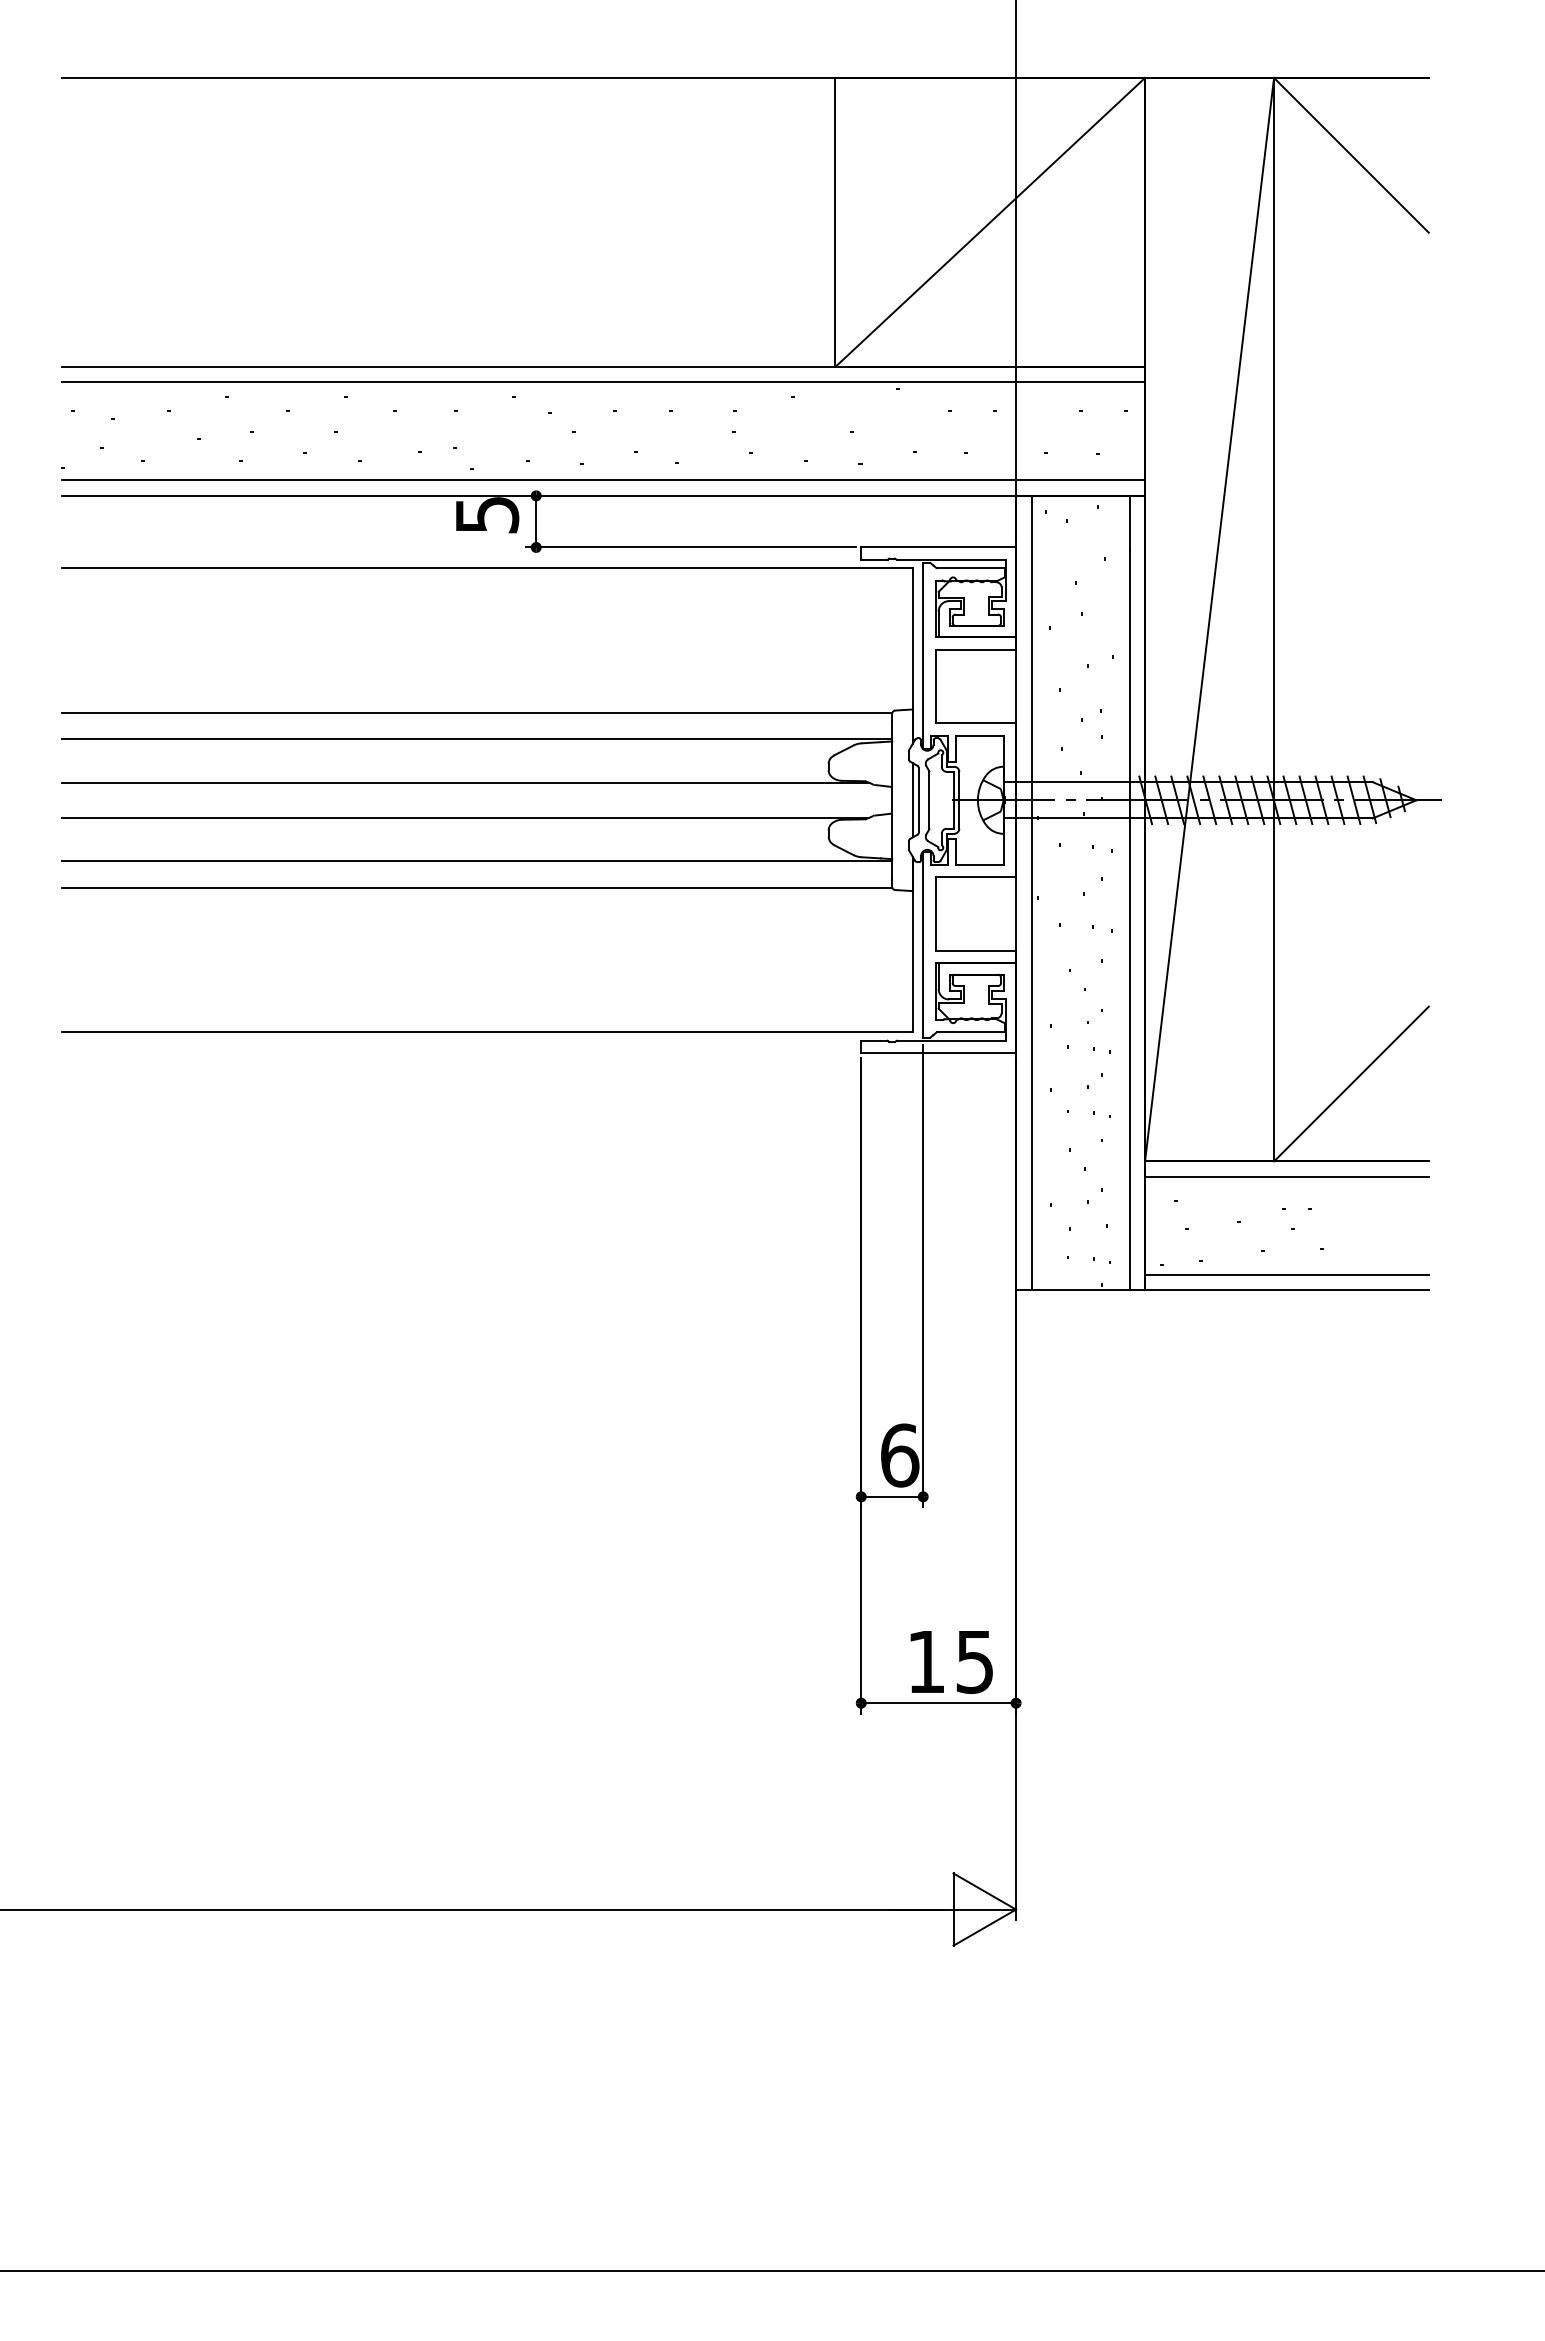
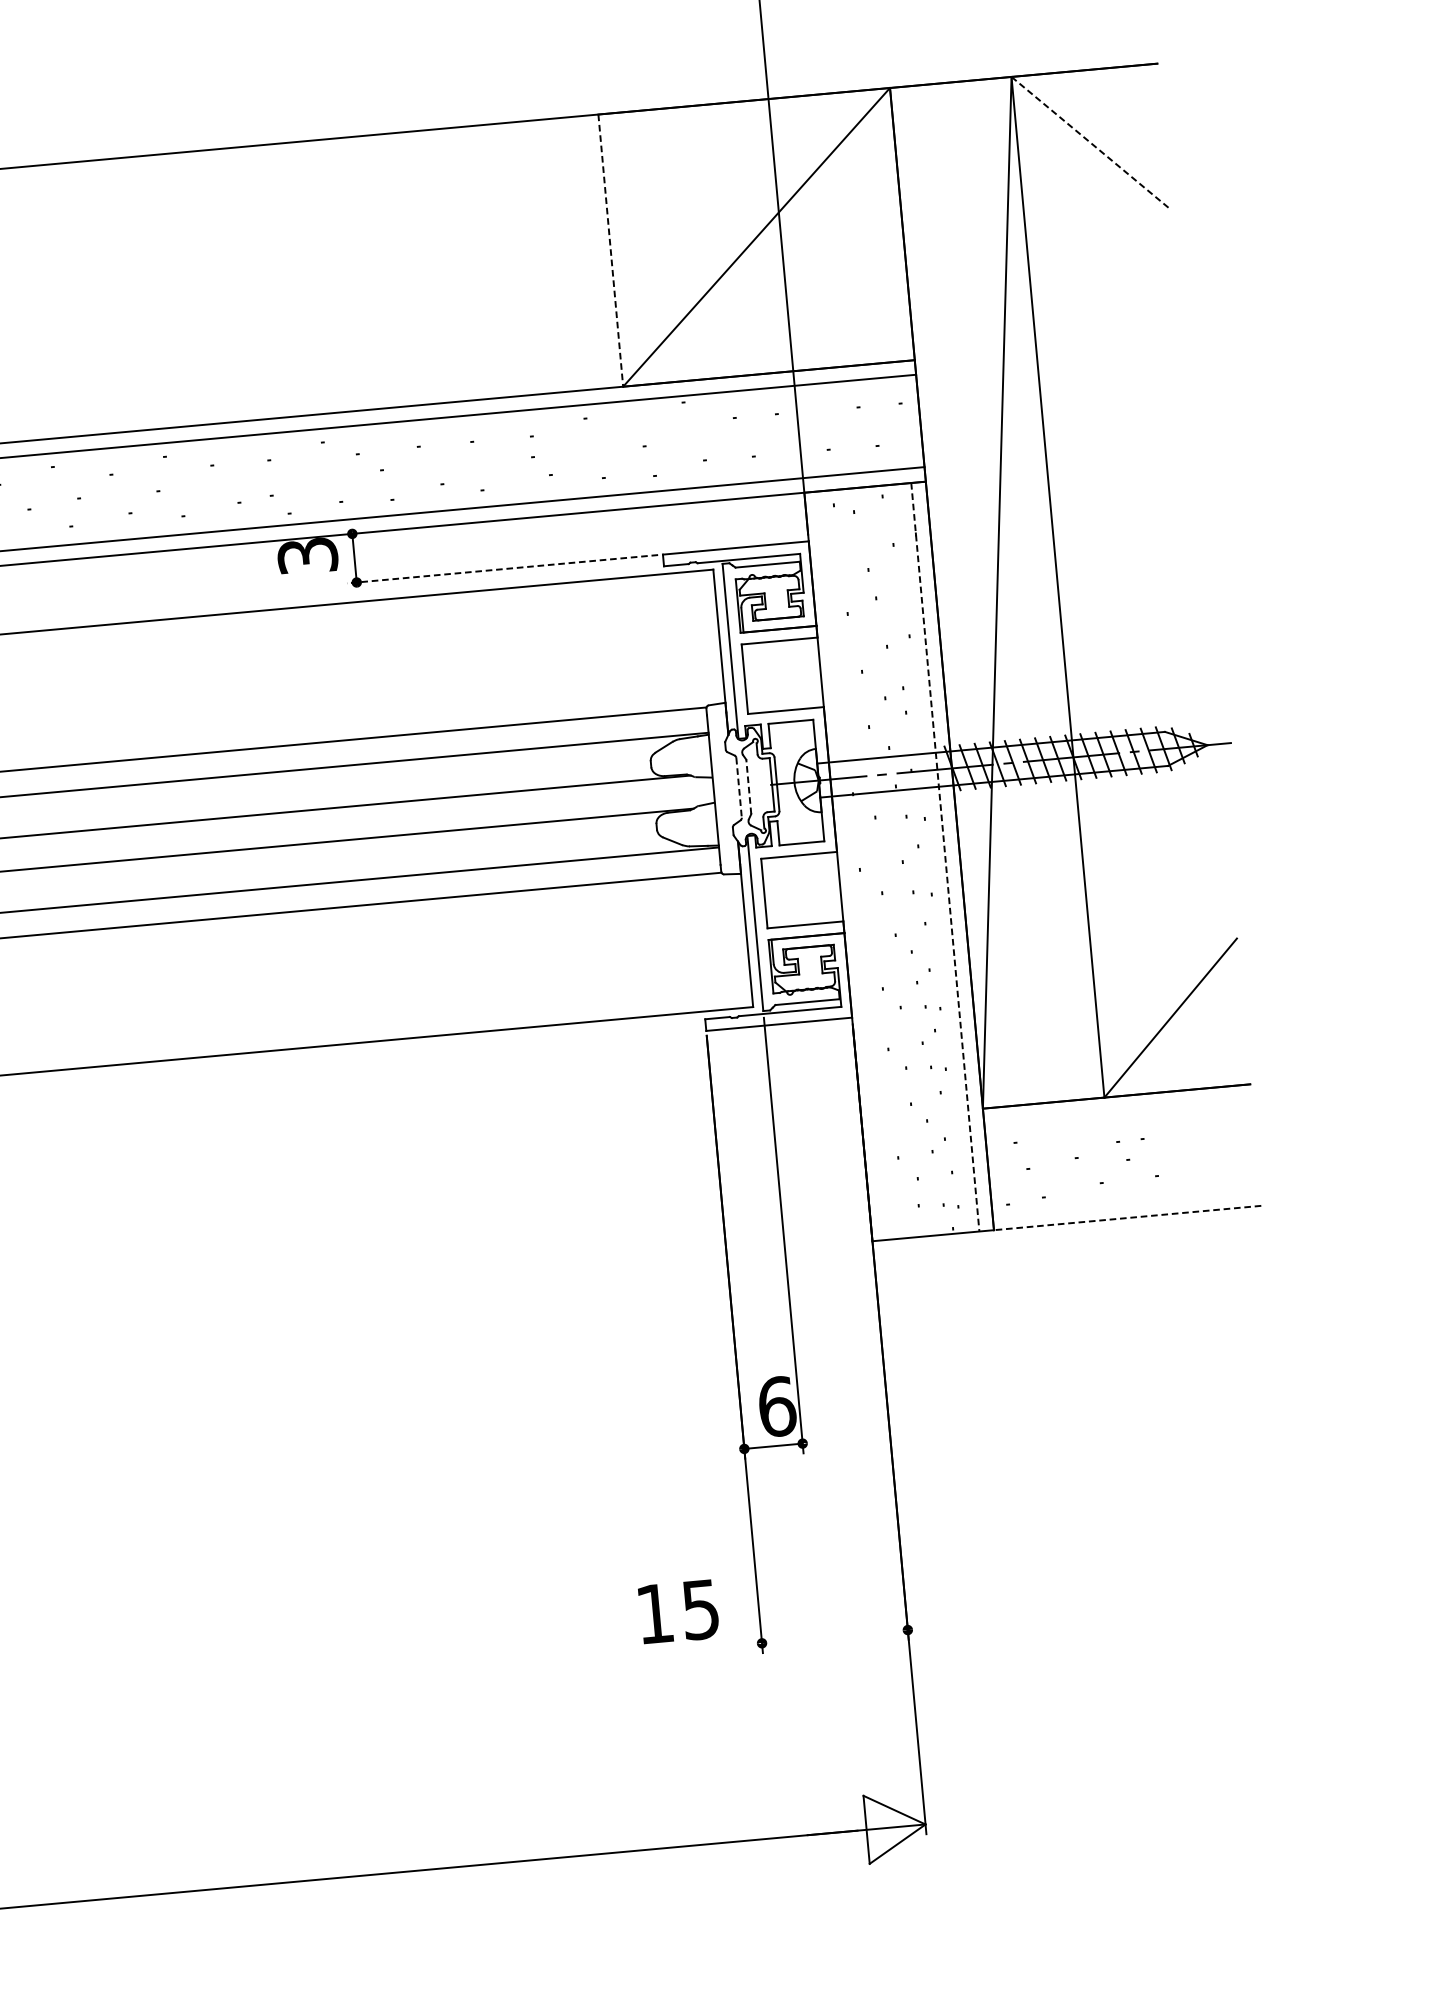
line: (1351, 155) -> (1091, 143), solid -> dashed
line: (835, 222) -> (610, 250), solid -> dashed
text: (486, 514) -> (307, 555), 5 -> 3
line: (690, 547) -> (502, 569), solid -> dashed
line: (912, 800) -> (732, 788), removed
line: (919, 800) -> (739, 787), solid -> dashed
line: (929, 800) -> (748, 787), solid -> dashed
line: (1031, 892) -> (852, 865), removed
line: (1129, 893) -> (945, 857), solid -> dashed
line: (1286, 1176) -> (1117, 1110), removed
line: (1286, 1274) -> (1125, 1203), removed
line: (1286, 1290) -> (1127, 1218), solid -> dashed
text: (951, 1662) -> (678, 1612), moved
line: (938, 1703) -> (834, 1636), removed

